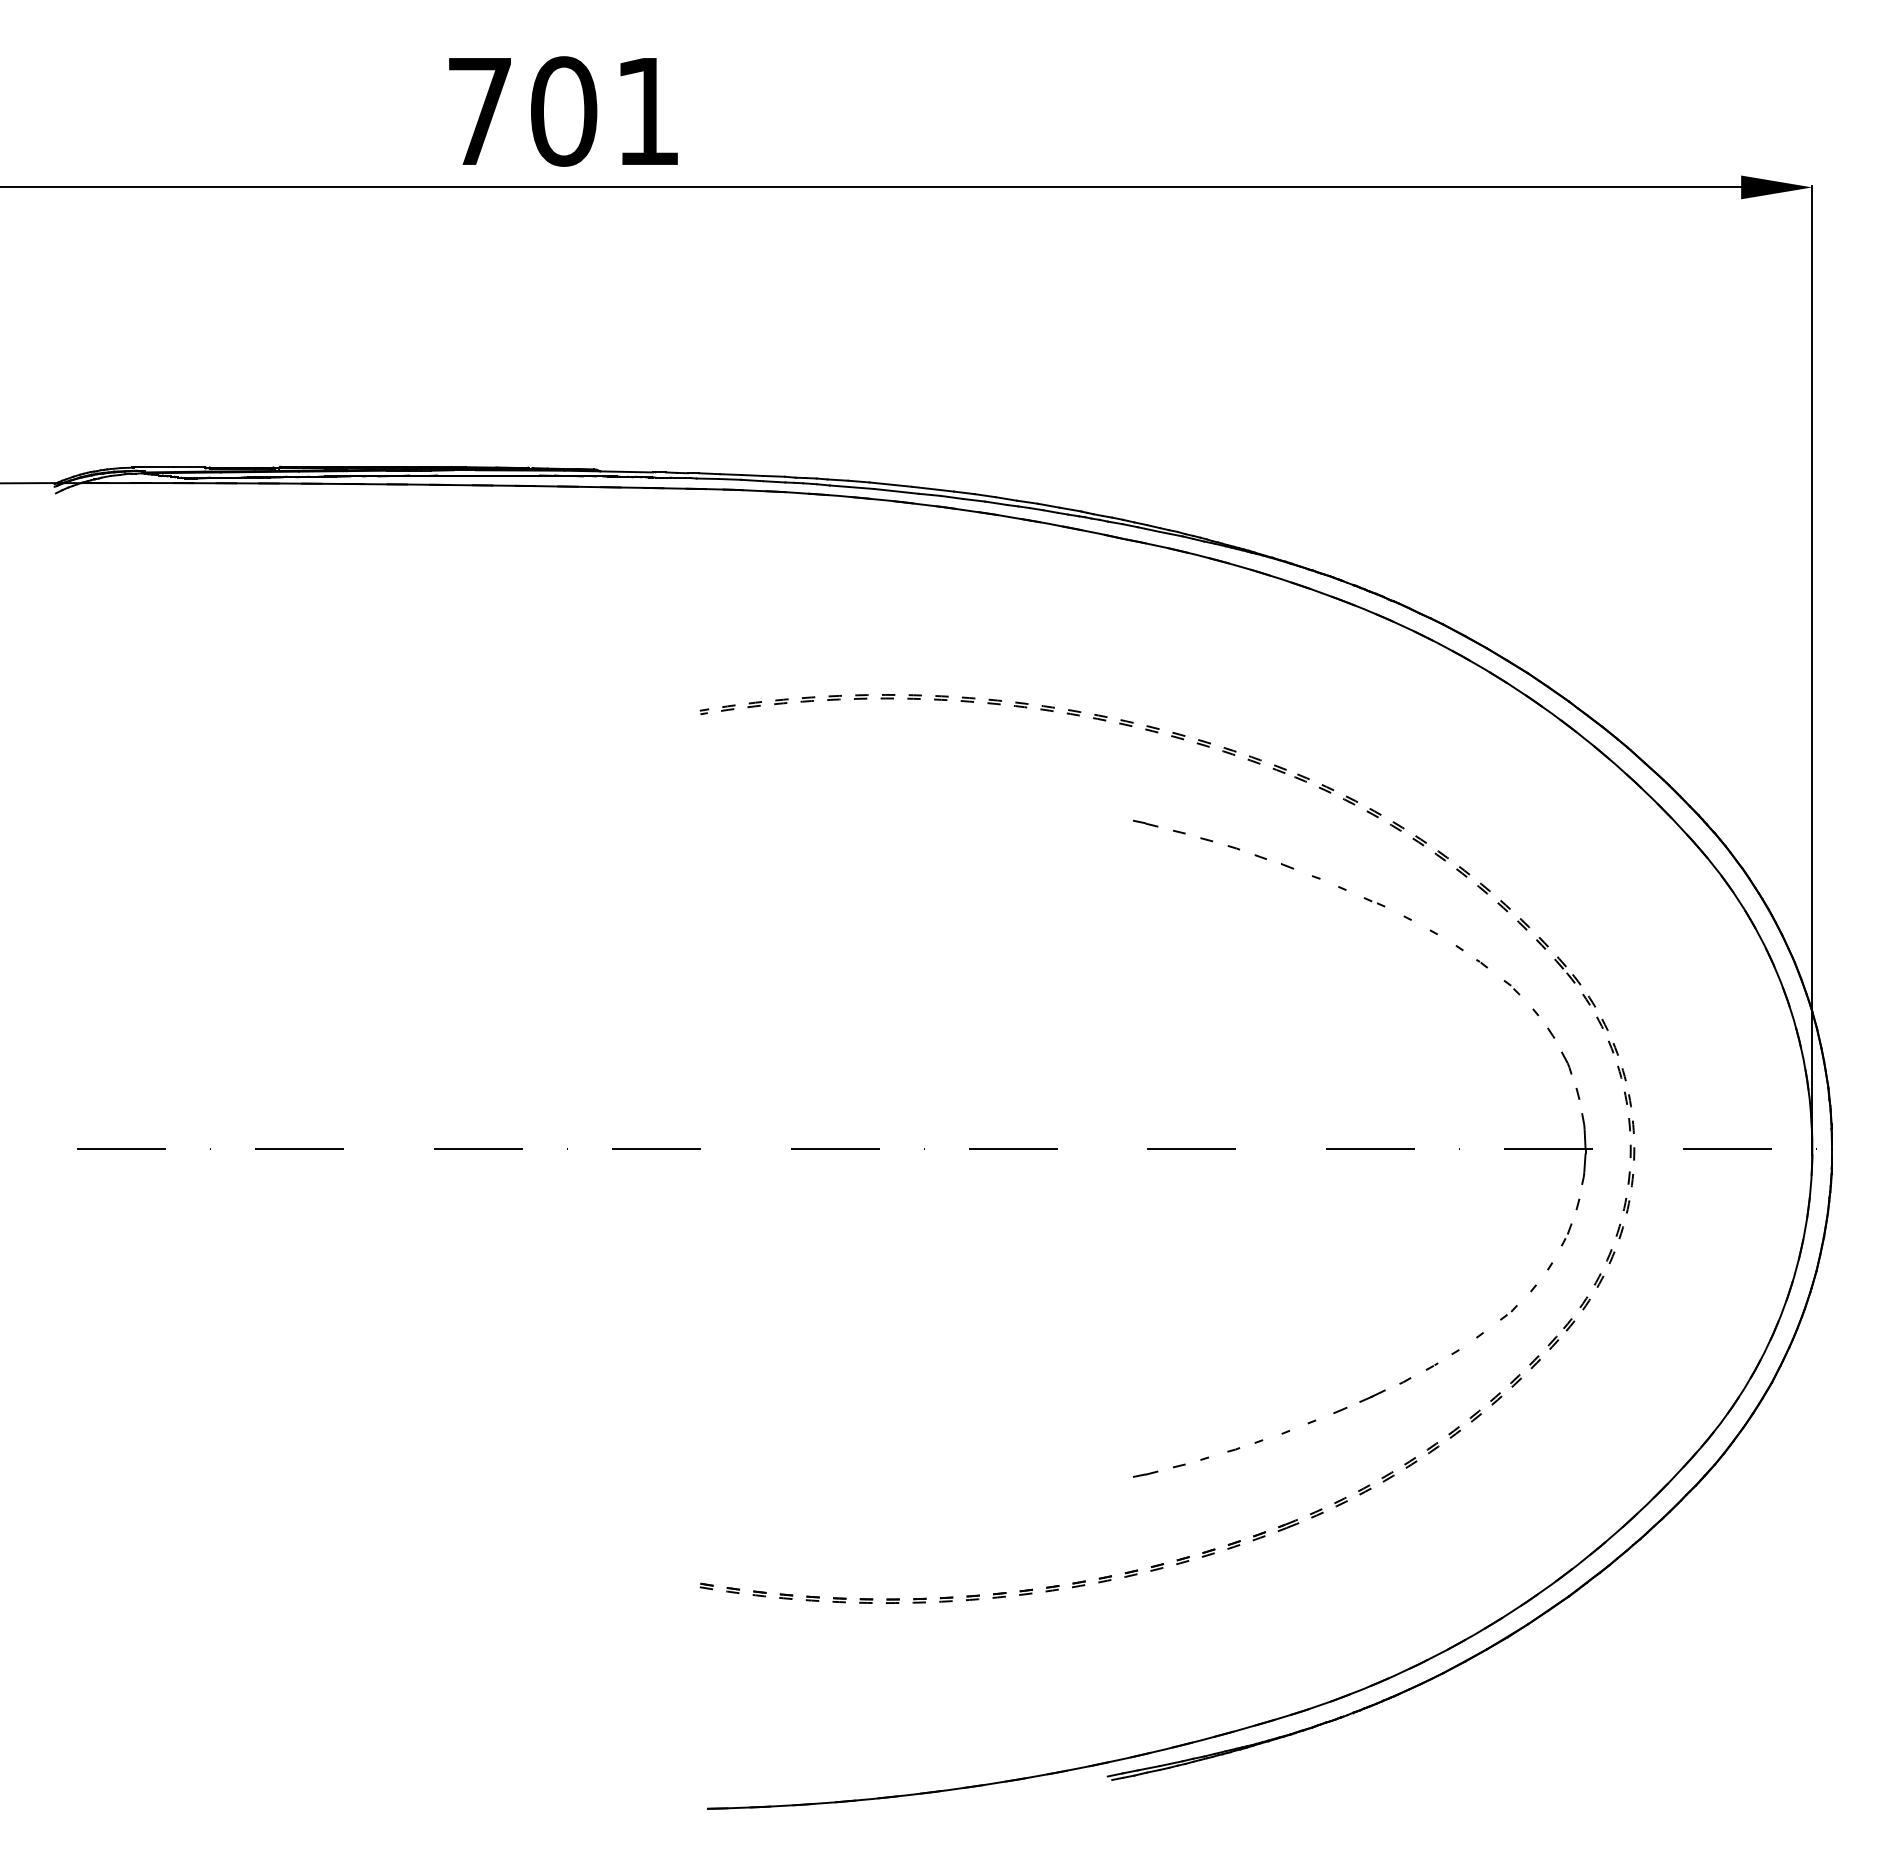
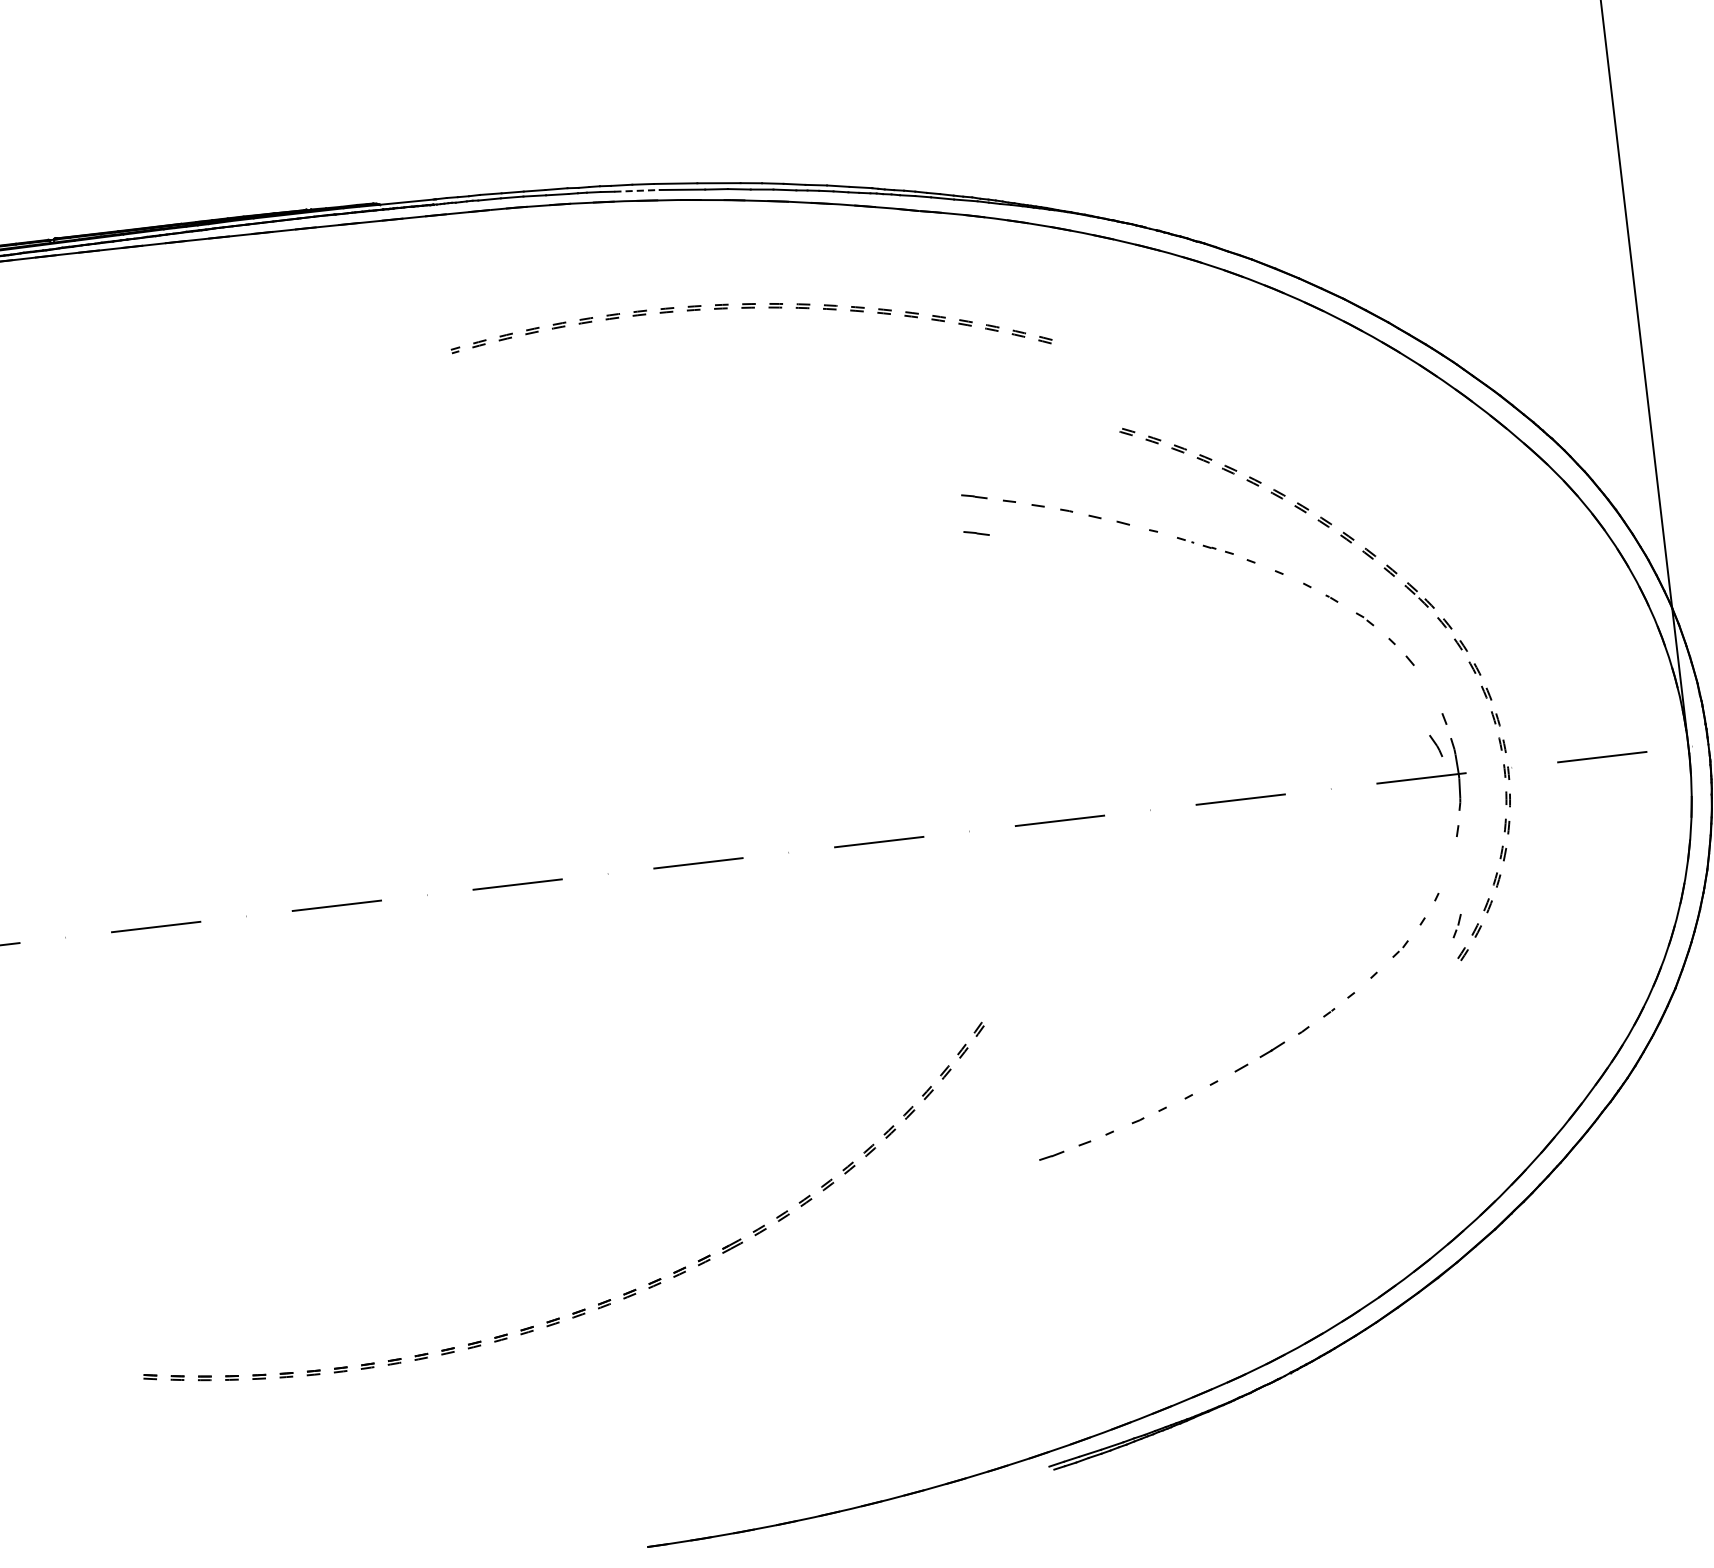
line: (852, 487) -> (637, 191), solid -> dashed
part: (998, 705) -> (752, 308), moved
line: (1143, 859) -> (976, 533), added
part: (1374, 902) -> (1215, 549), size x1.6
line: (1566, 1062) -> (1435, 745), moved
part: (1566, 1234) -> (1456, 925), moved
part: (1152, 1565) -> (599, 1302), moved

